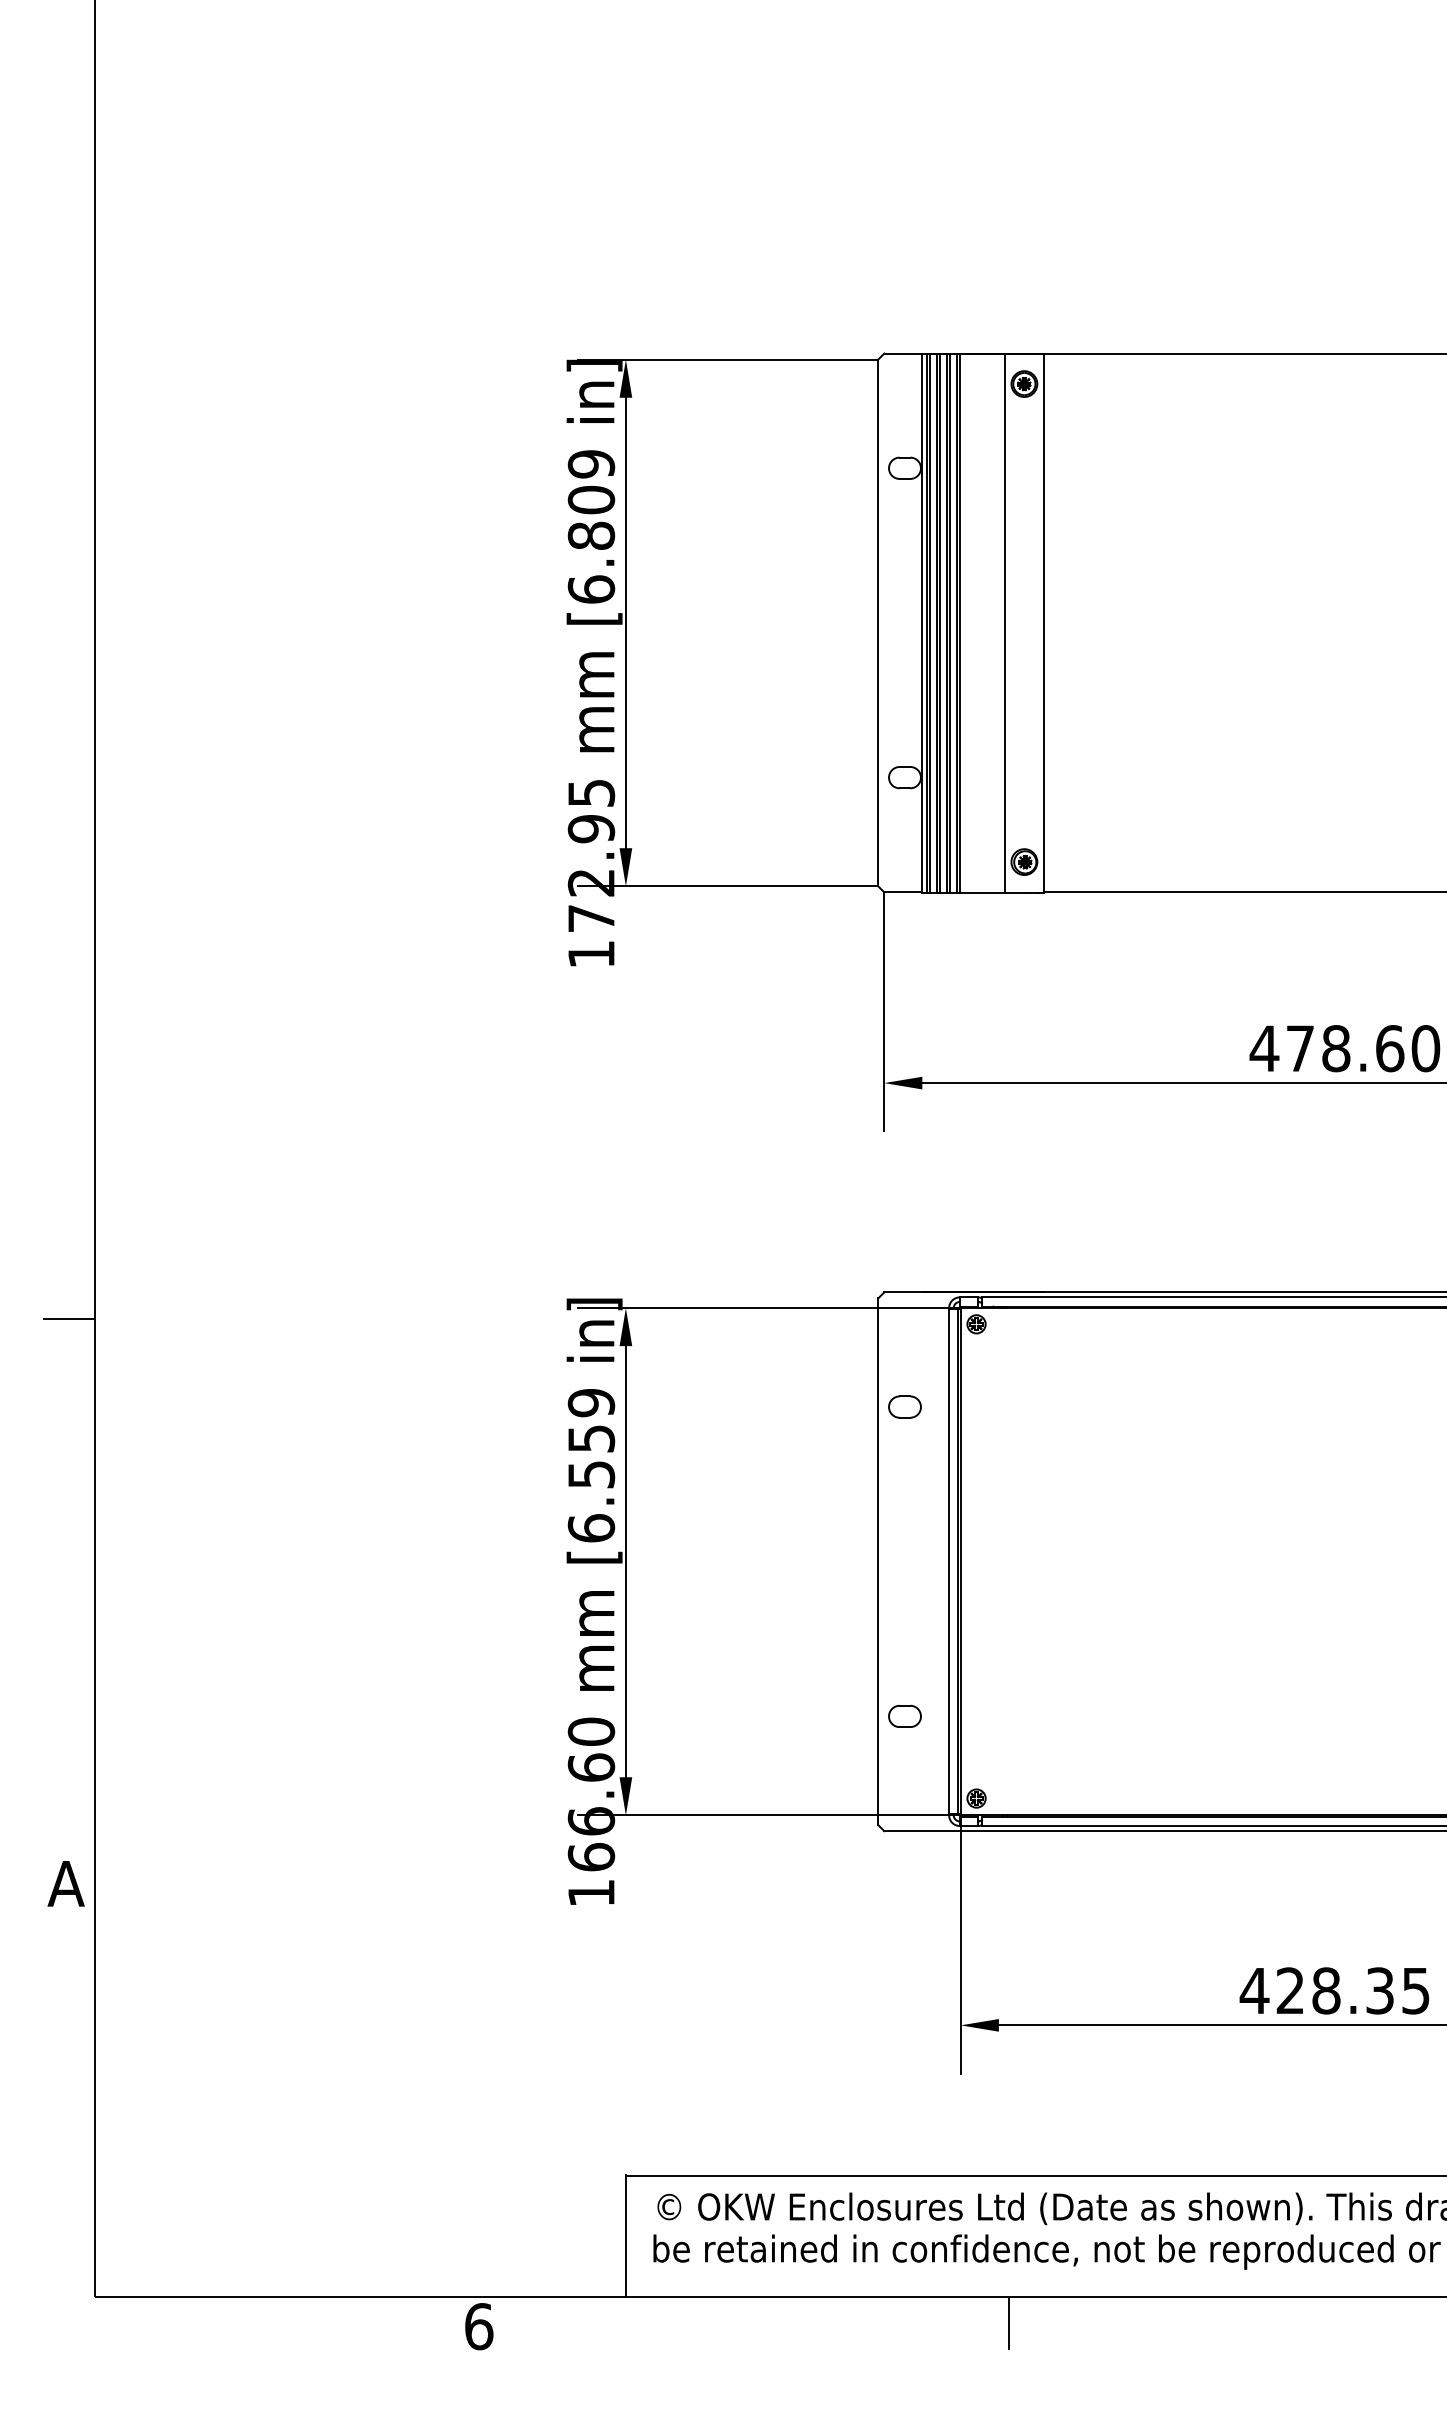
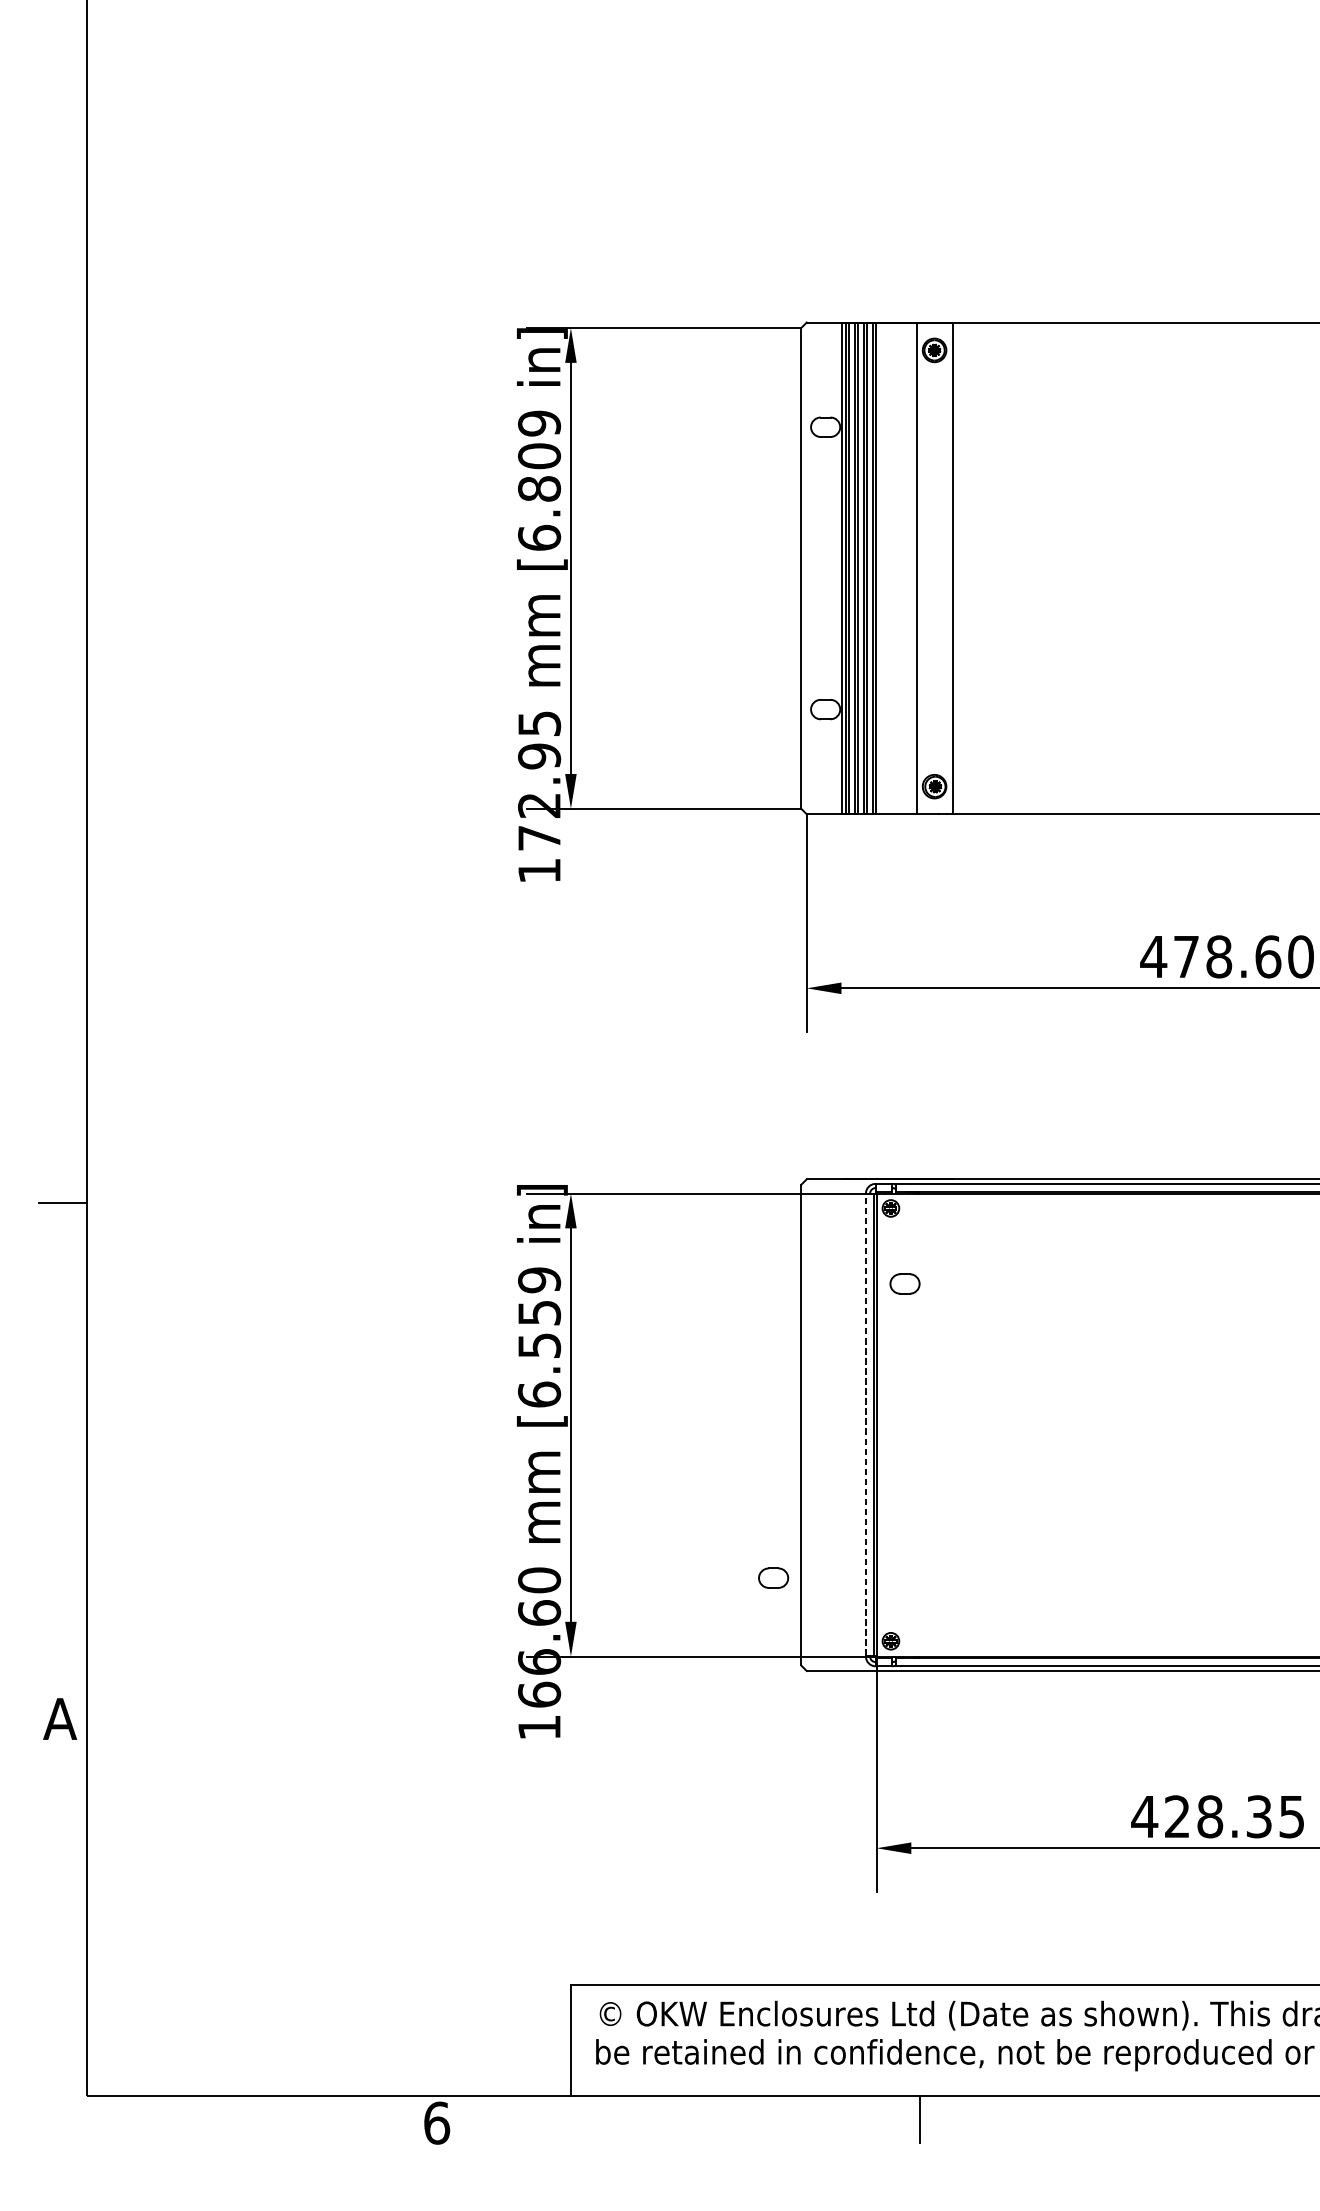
part: (904, 1406) -> (904, 1283), moved
line: (949, 1561) -> (866, 1424), solid -> dashed
part: (904, 1716) -> (773, 1578), moved

